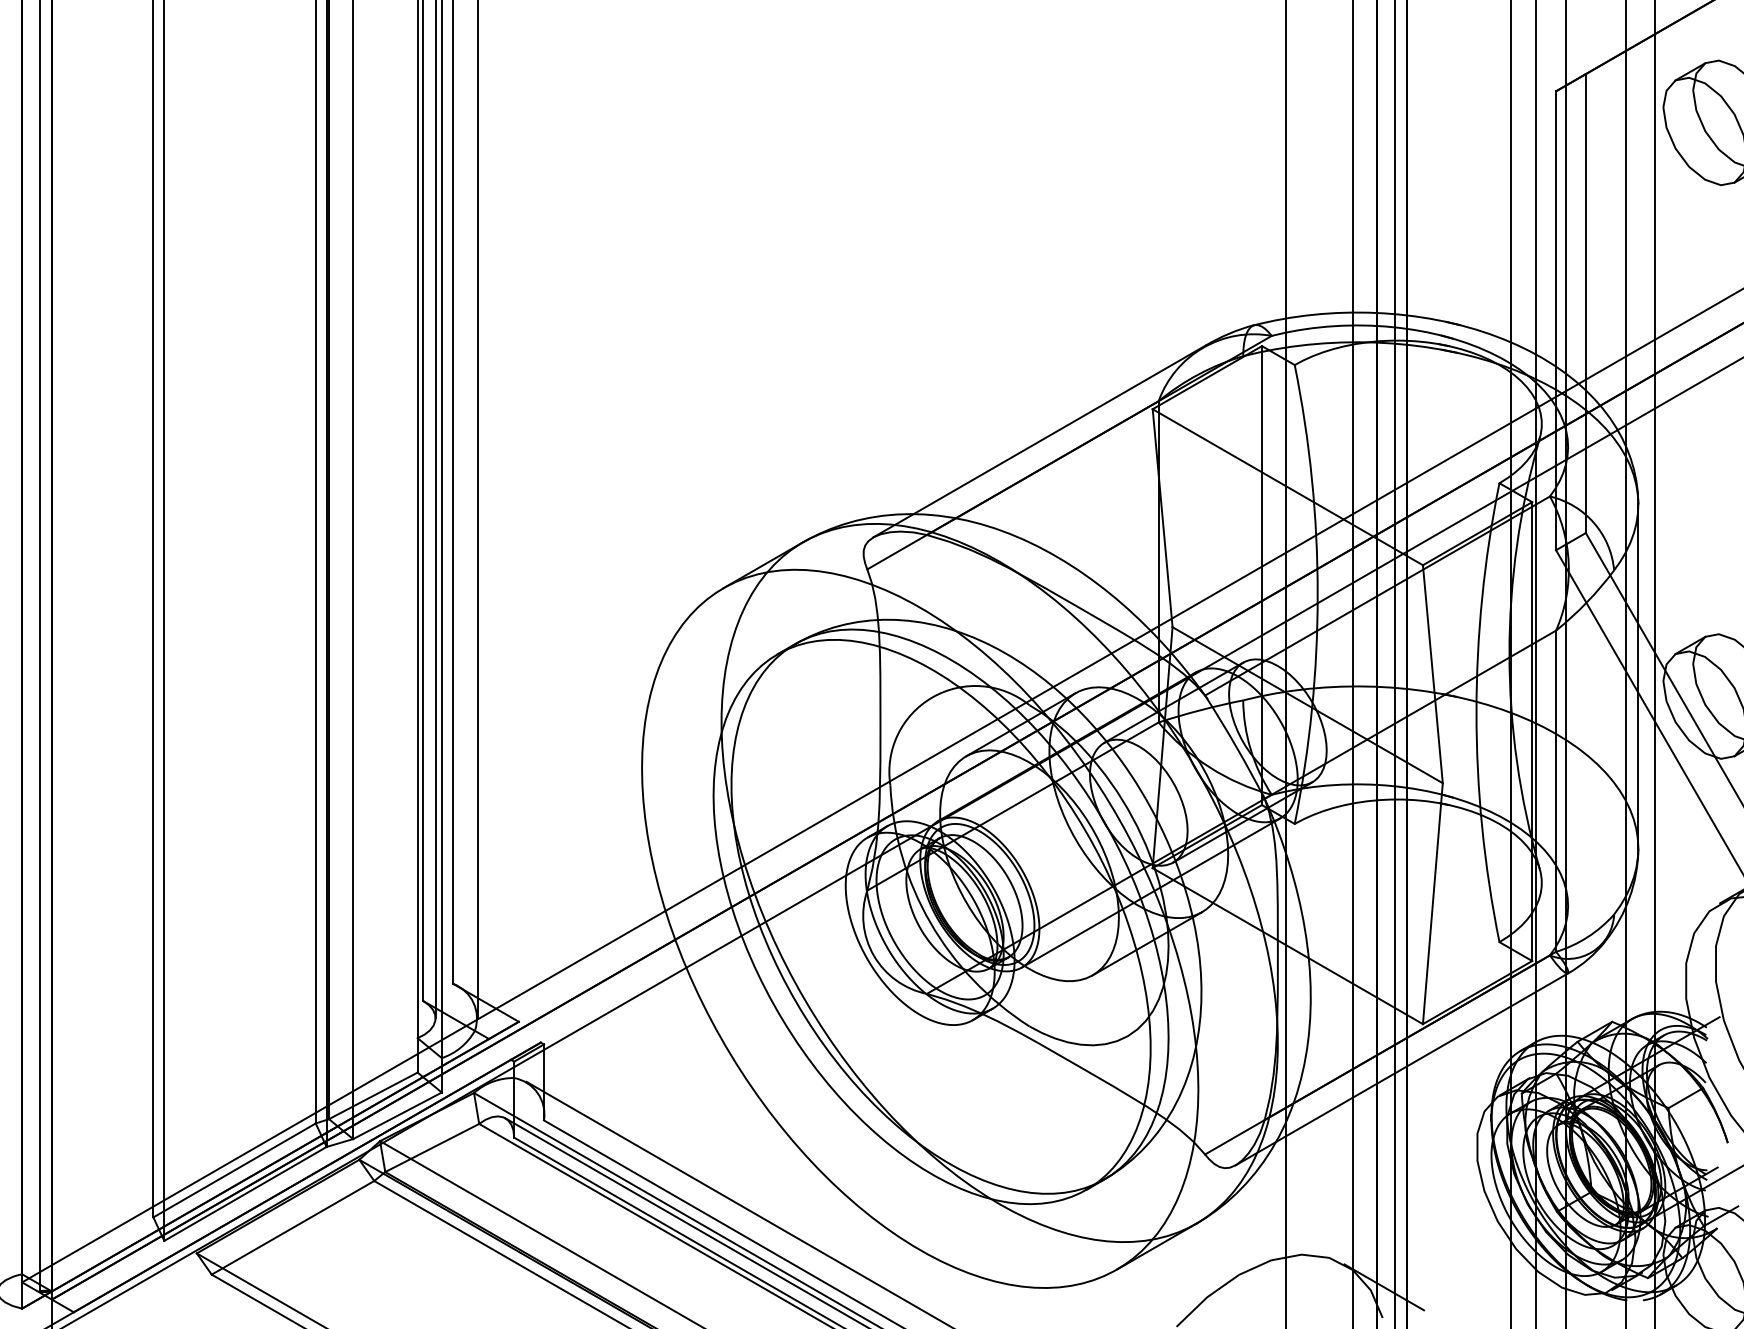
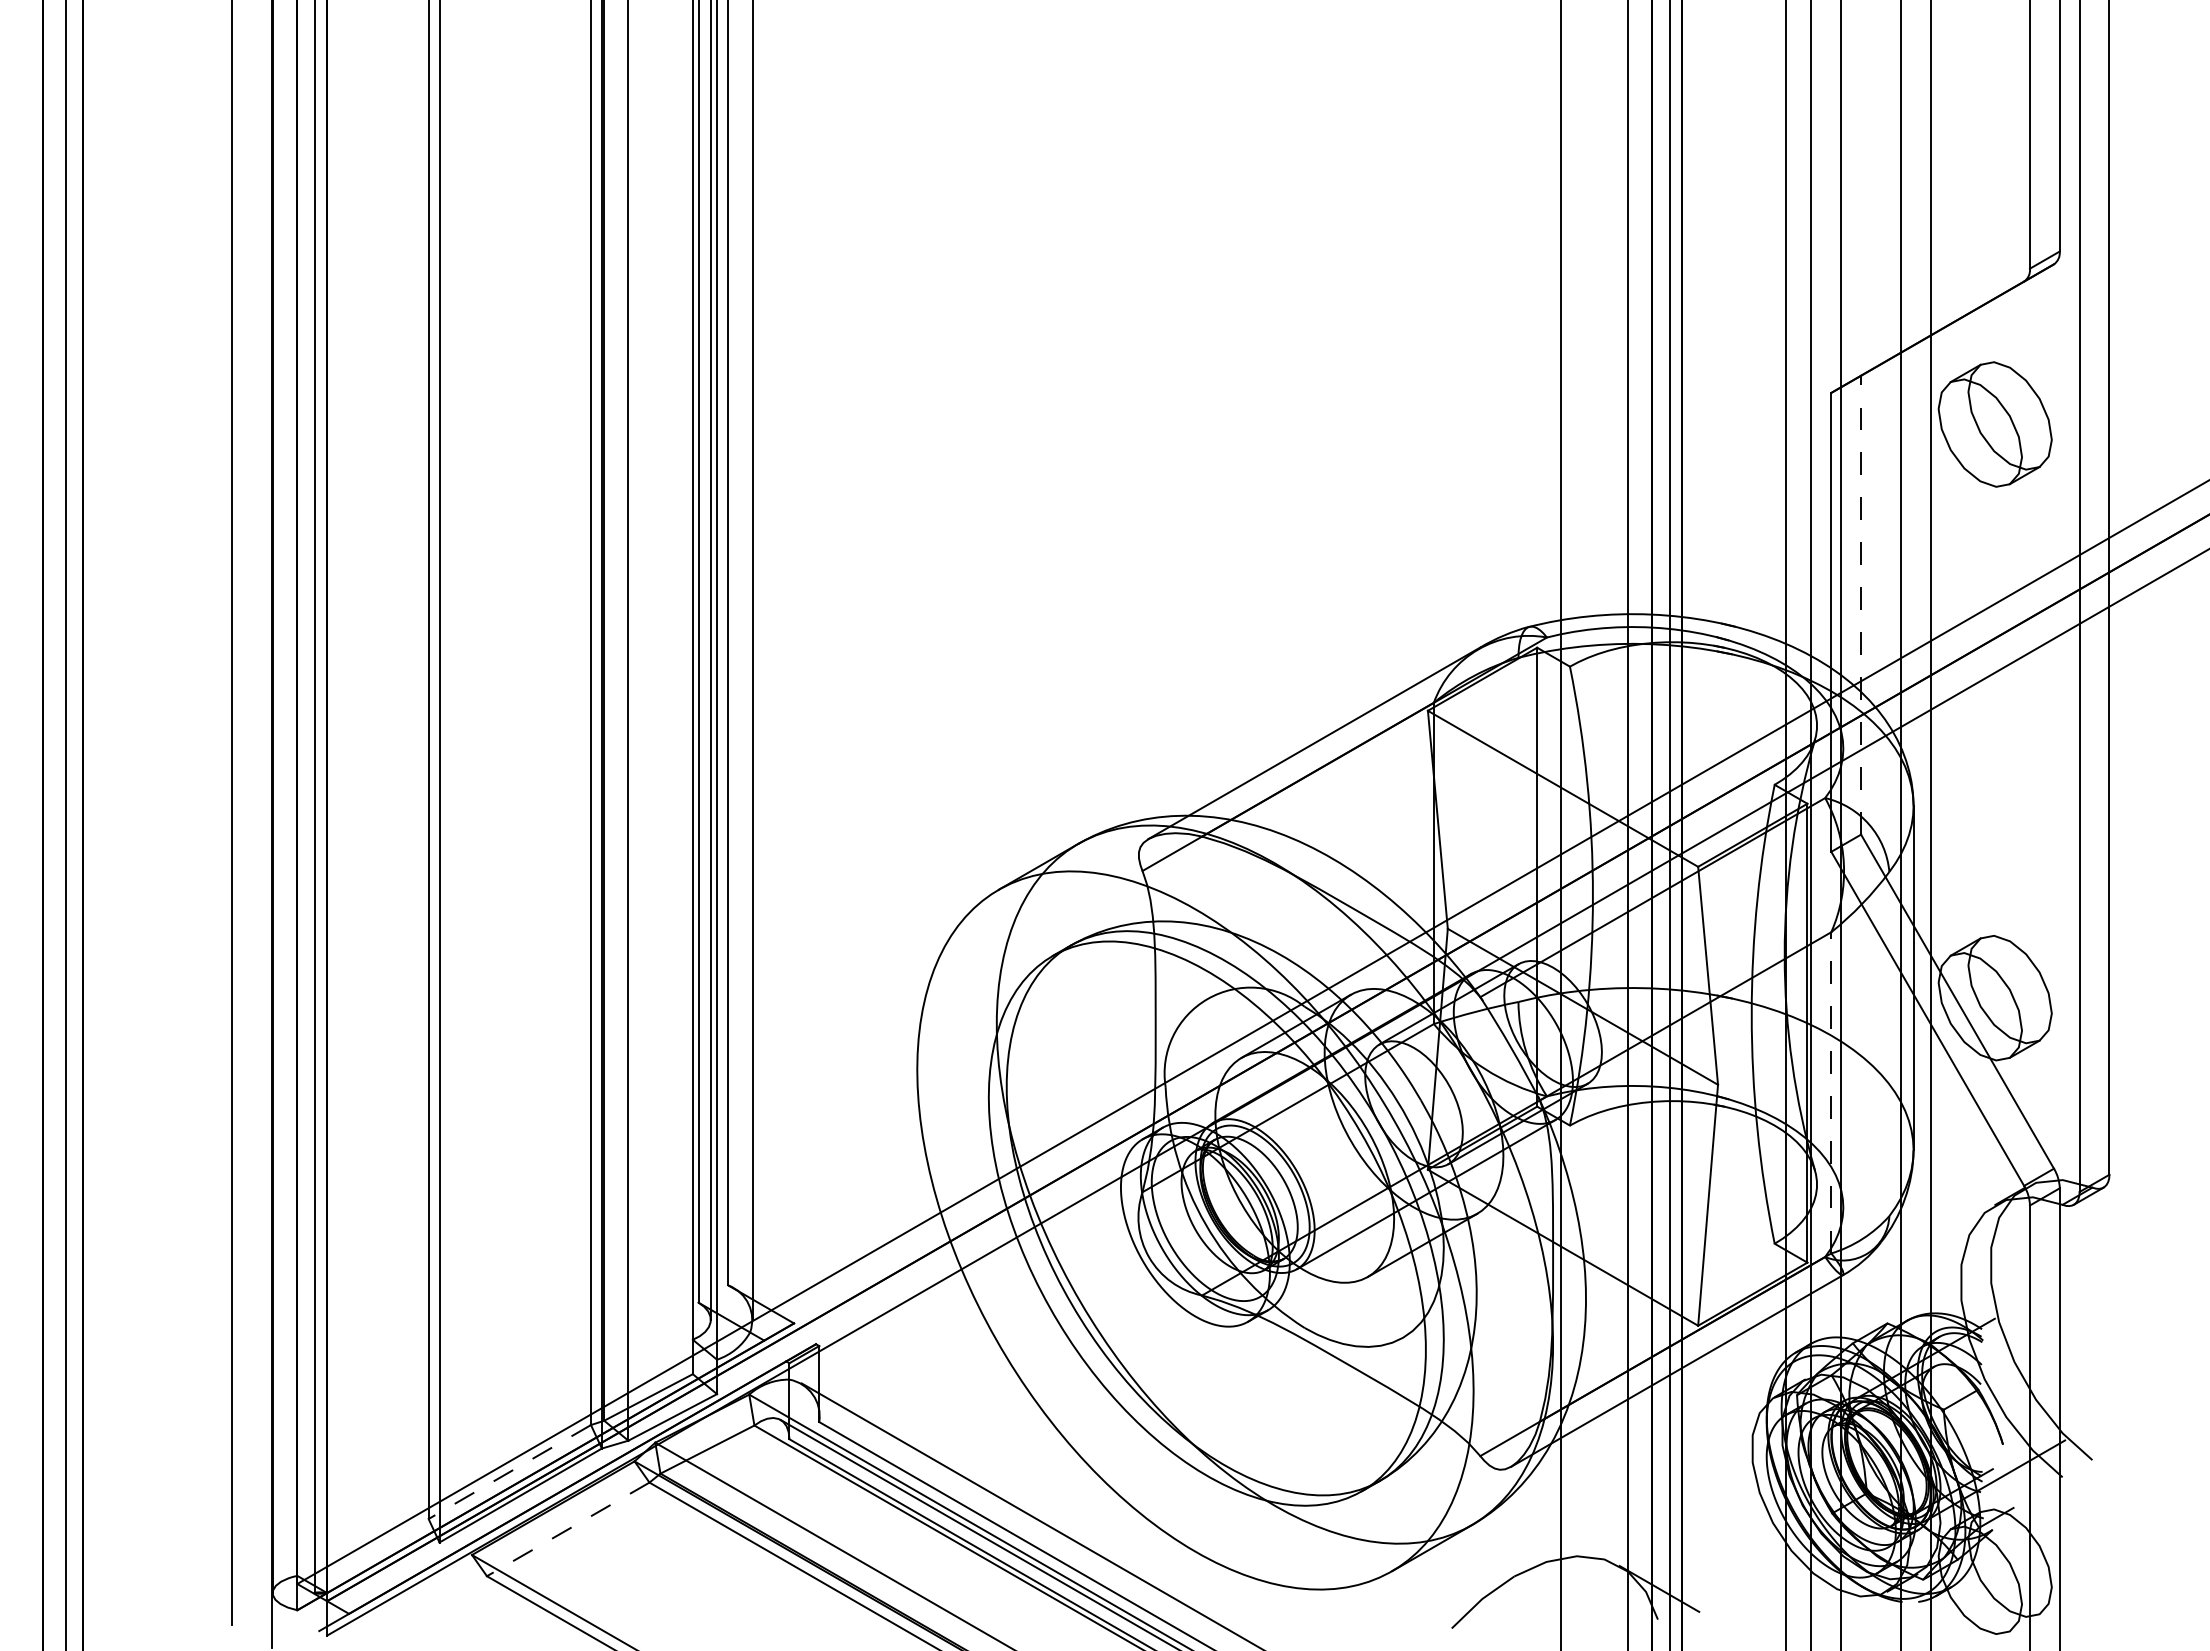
line: (1586, 302) -> (1861, 604), solid -> dashed
line: (1556, 790) -> (1831, 1092), solid -> dashed
line: (234, 1170) -> (509, 1472), solid -> dashed
line: (293, 1227) -> (568, 1529), solid -> dashed

